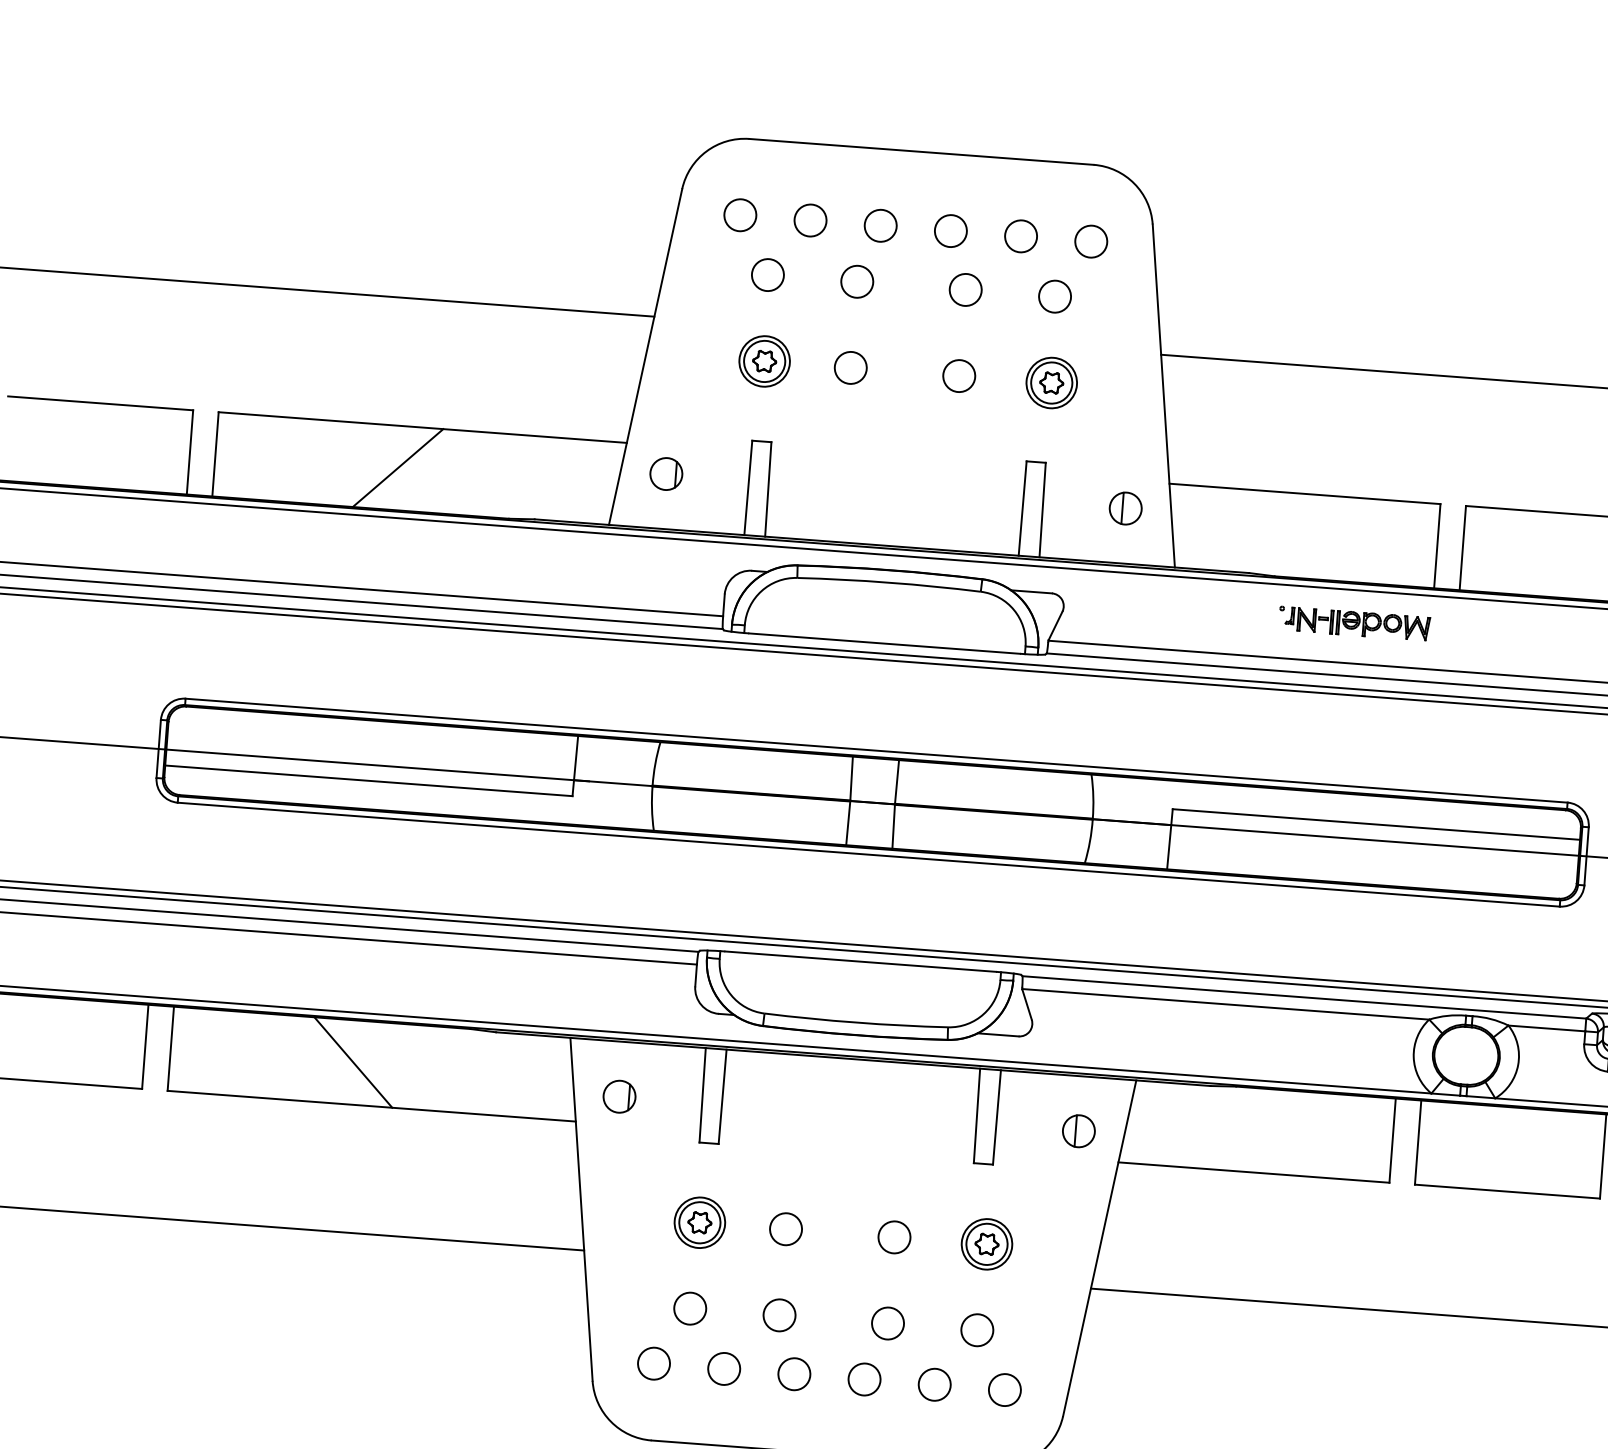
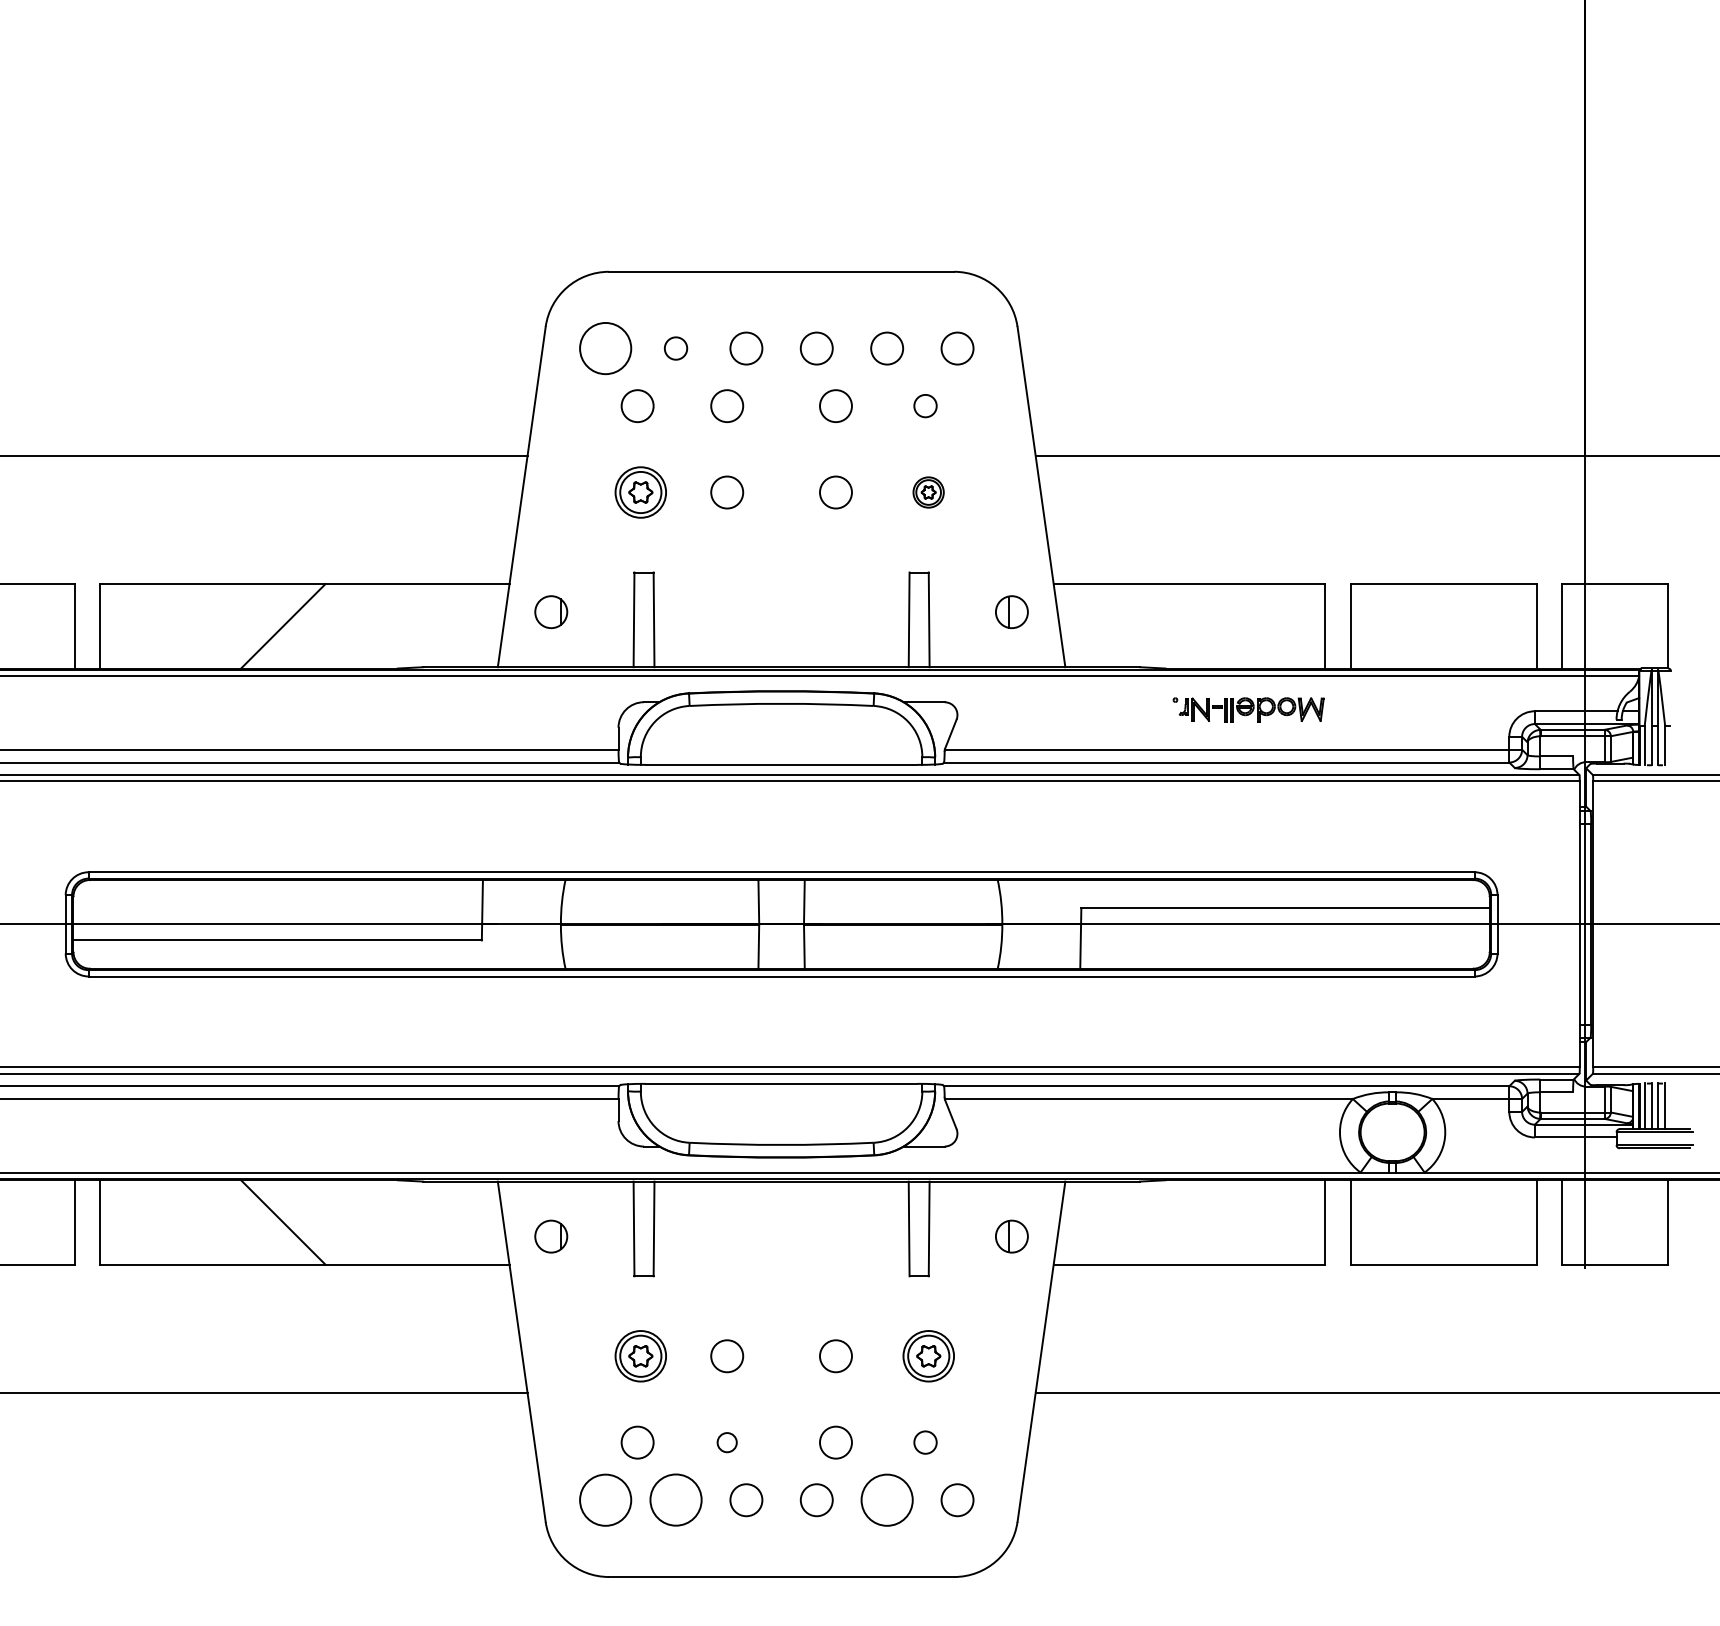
circle: (740, 215) -> (605, 348), size x1.6
circle: (810, 220) -> (675, 348), size x0.7
circle: (1055, 296) -> (925, 405), size x0.7
part: (1051, 382) -> (928, 492), size x0.6
circle: (779, 1315) -> (727, 1442), size x0.6
circle: (977, 1330) -> (925, 1442), size x0.7
circle: (653, 1363) -> (605, 1500), size x1.6
circle: (723, 1369) -> (675, 1500), size x1.6
circle: (935, 1385) -> (887, 1500), size x1.6

